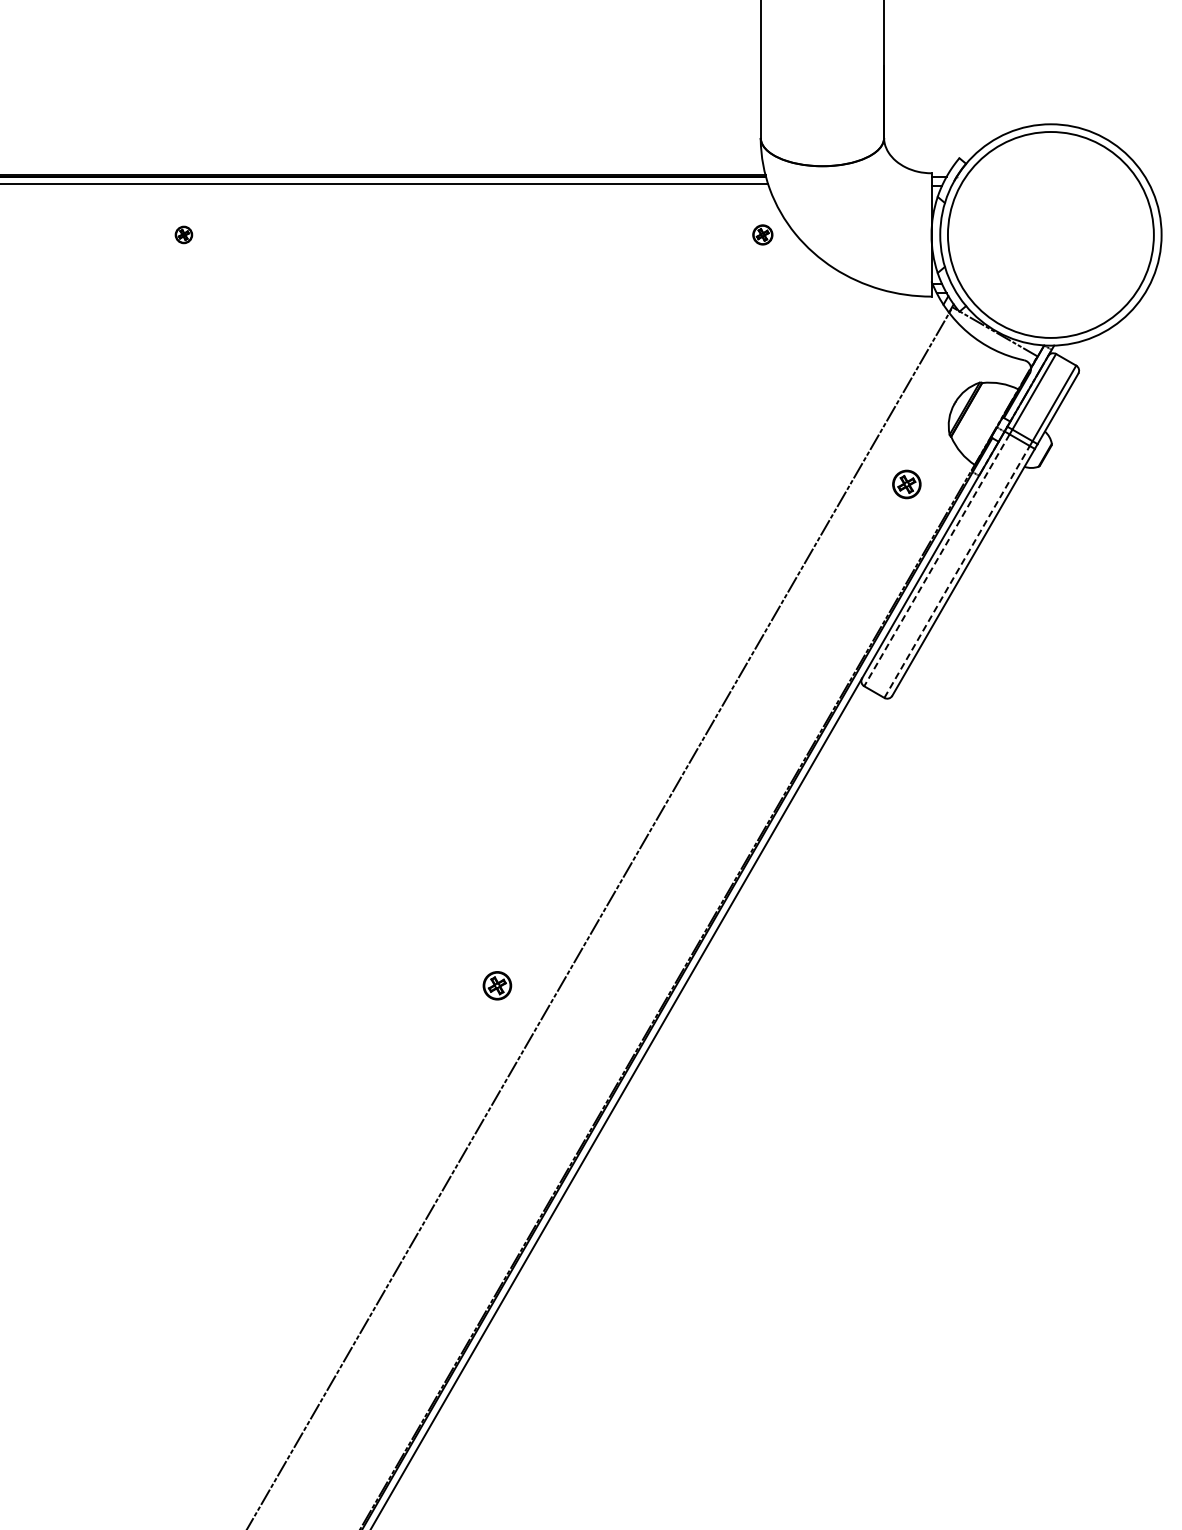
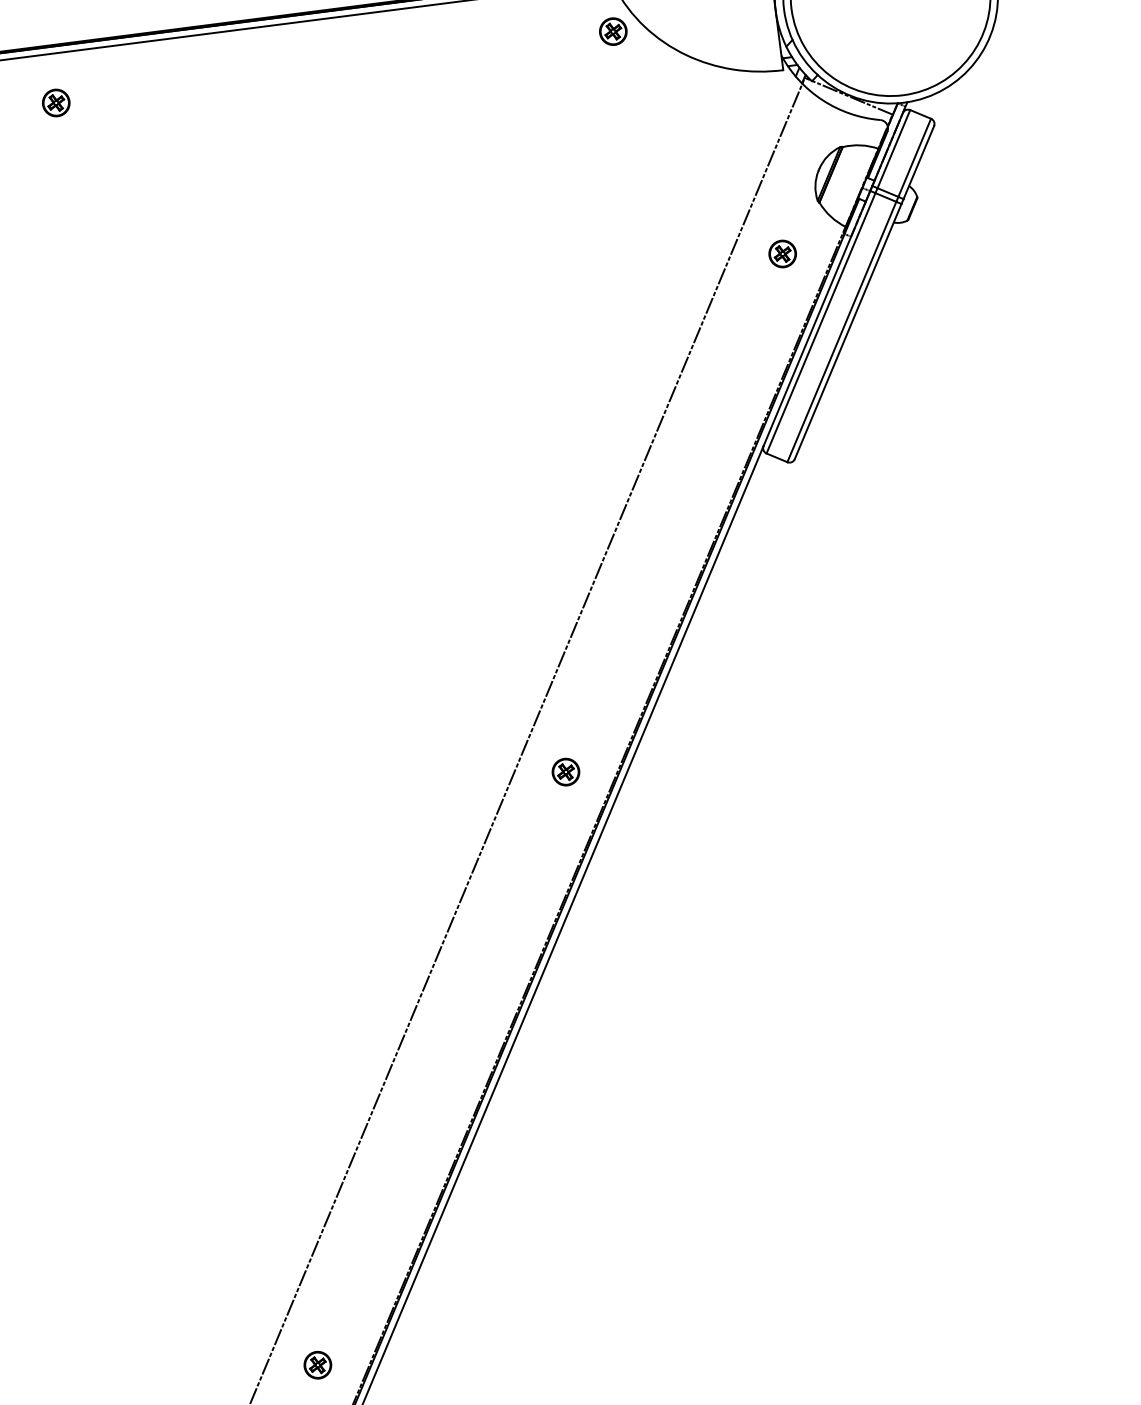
part: (183, 234) -> (55, 102), size x1.67
part: (762, 234) -> (612, 31), size x1.43
line: (936, 560) -> (820, 323), dashed -> solid
line: (957, 571) -> (842, 331), dashed -> solid
part: (497, 985) -> (566, 771), moved

